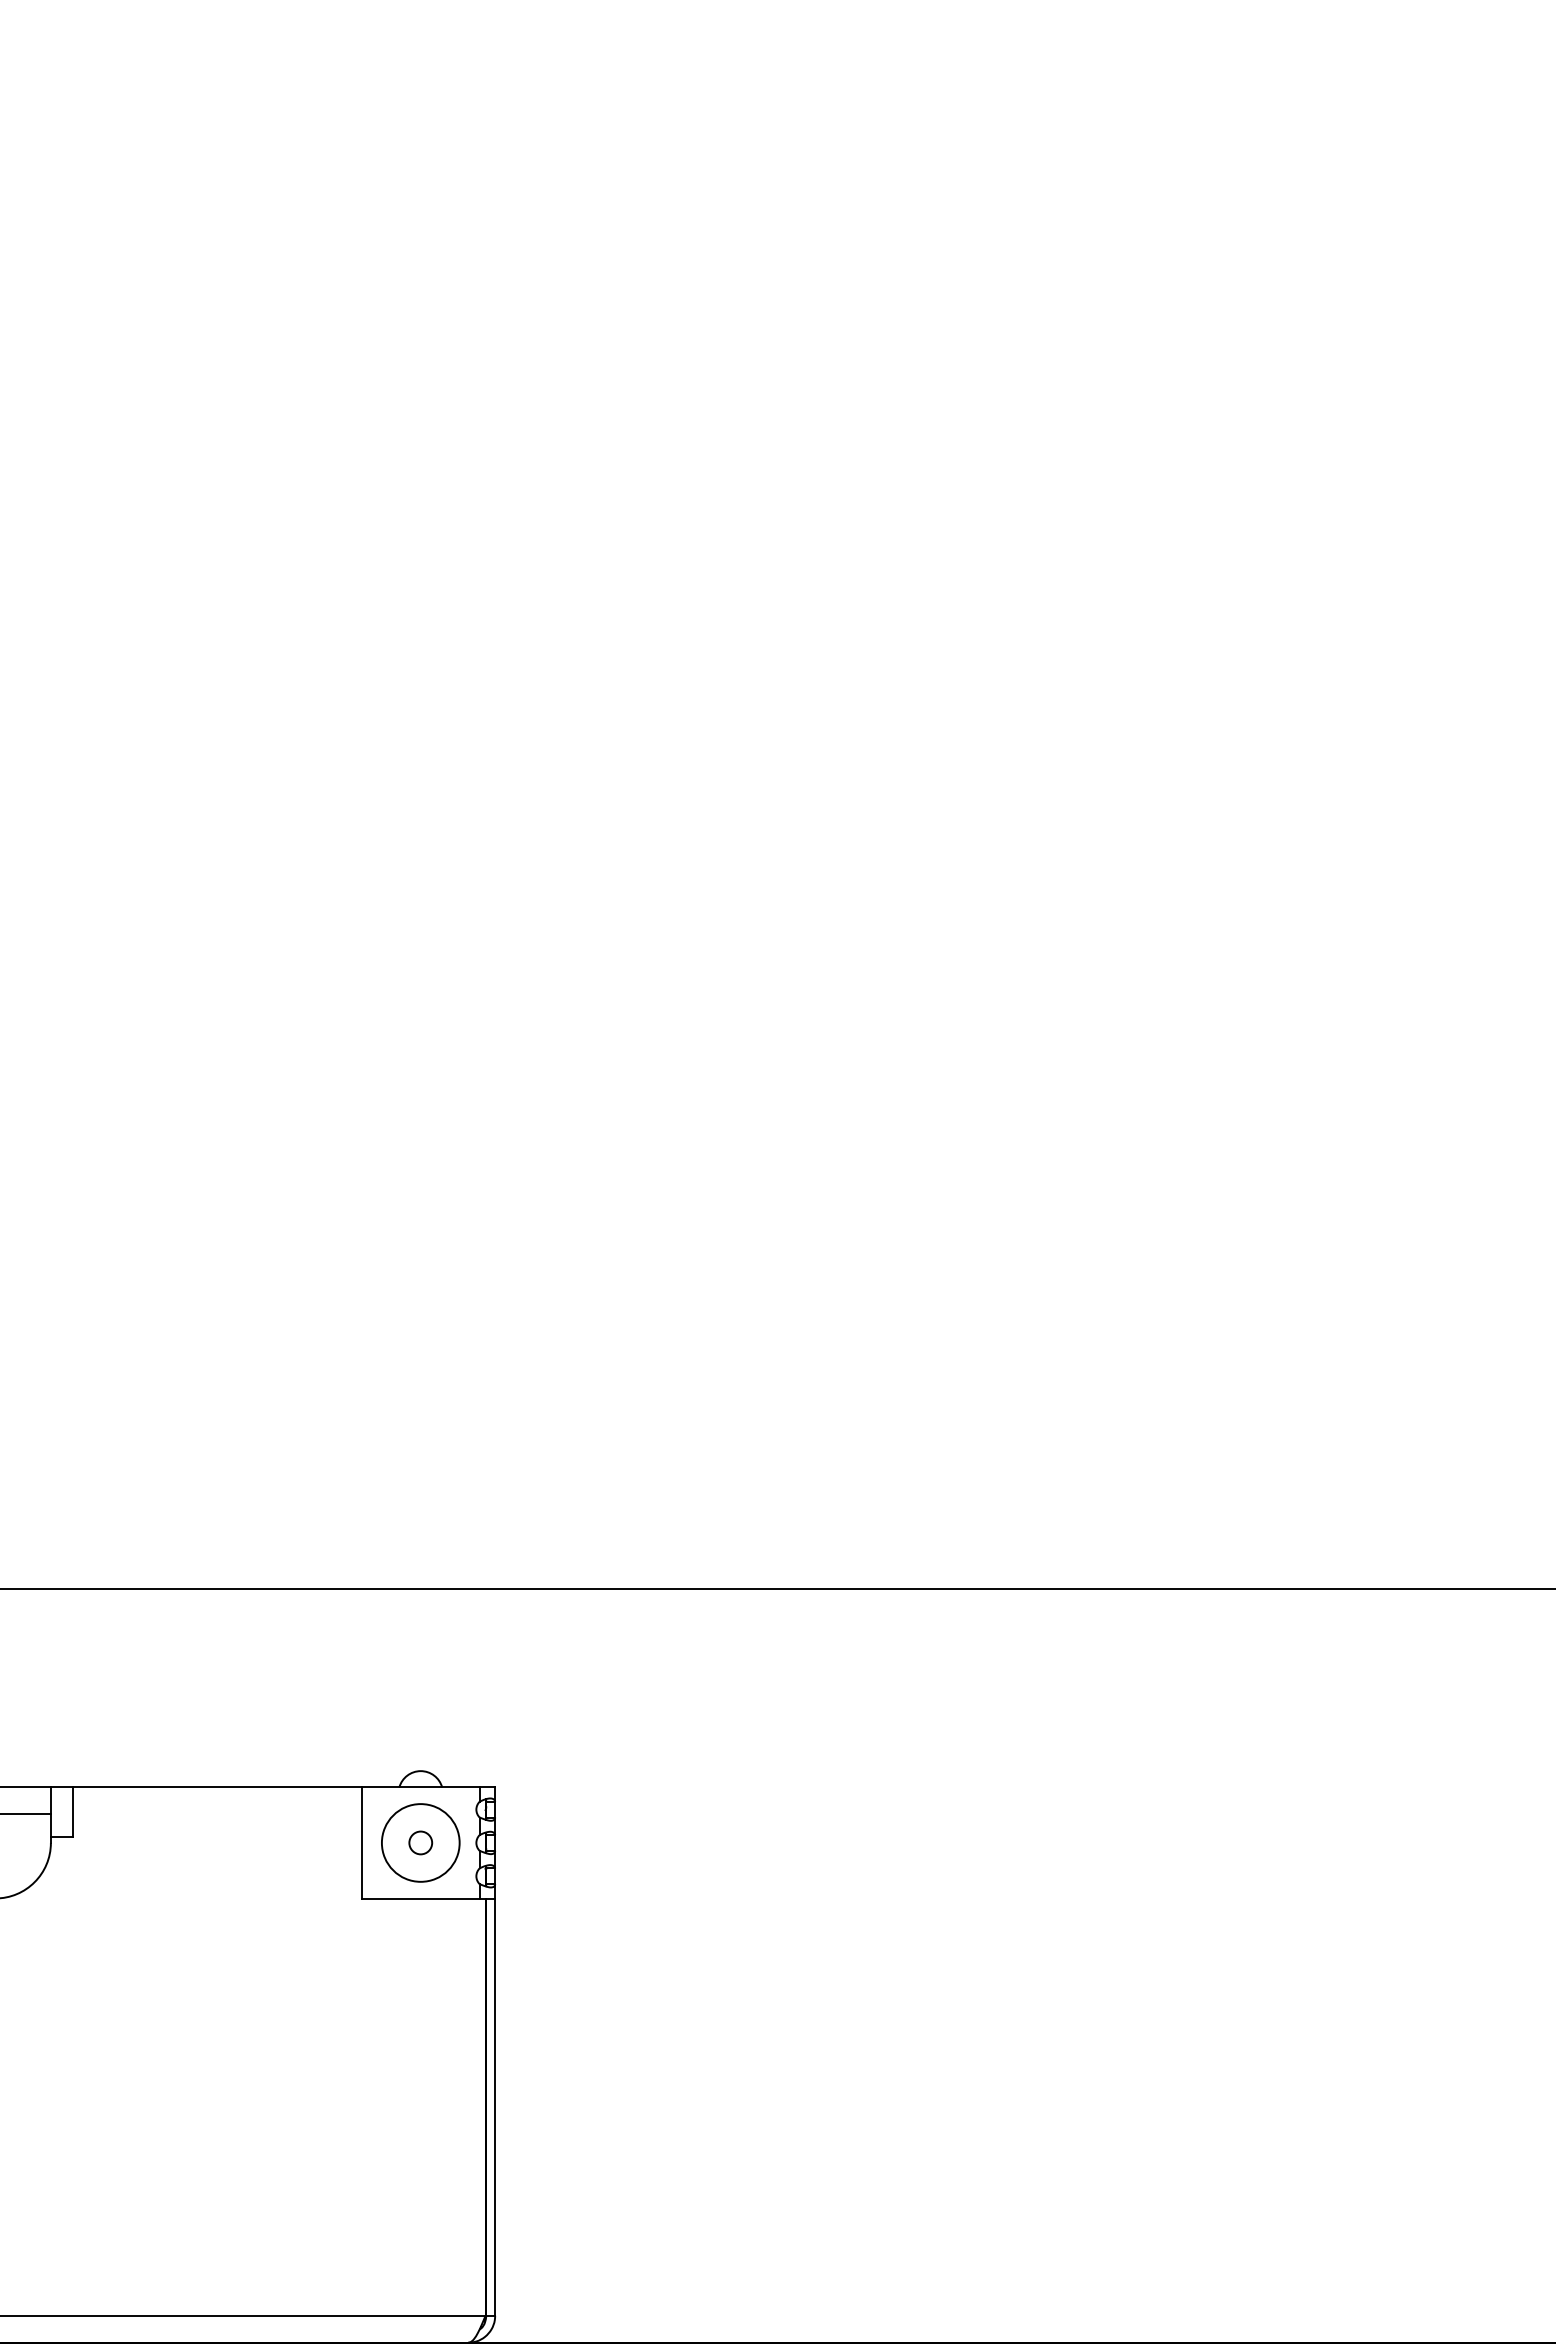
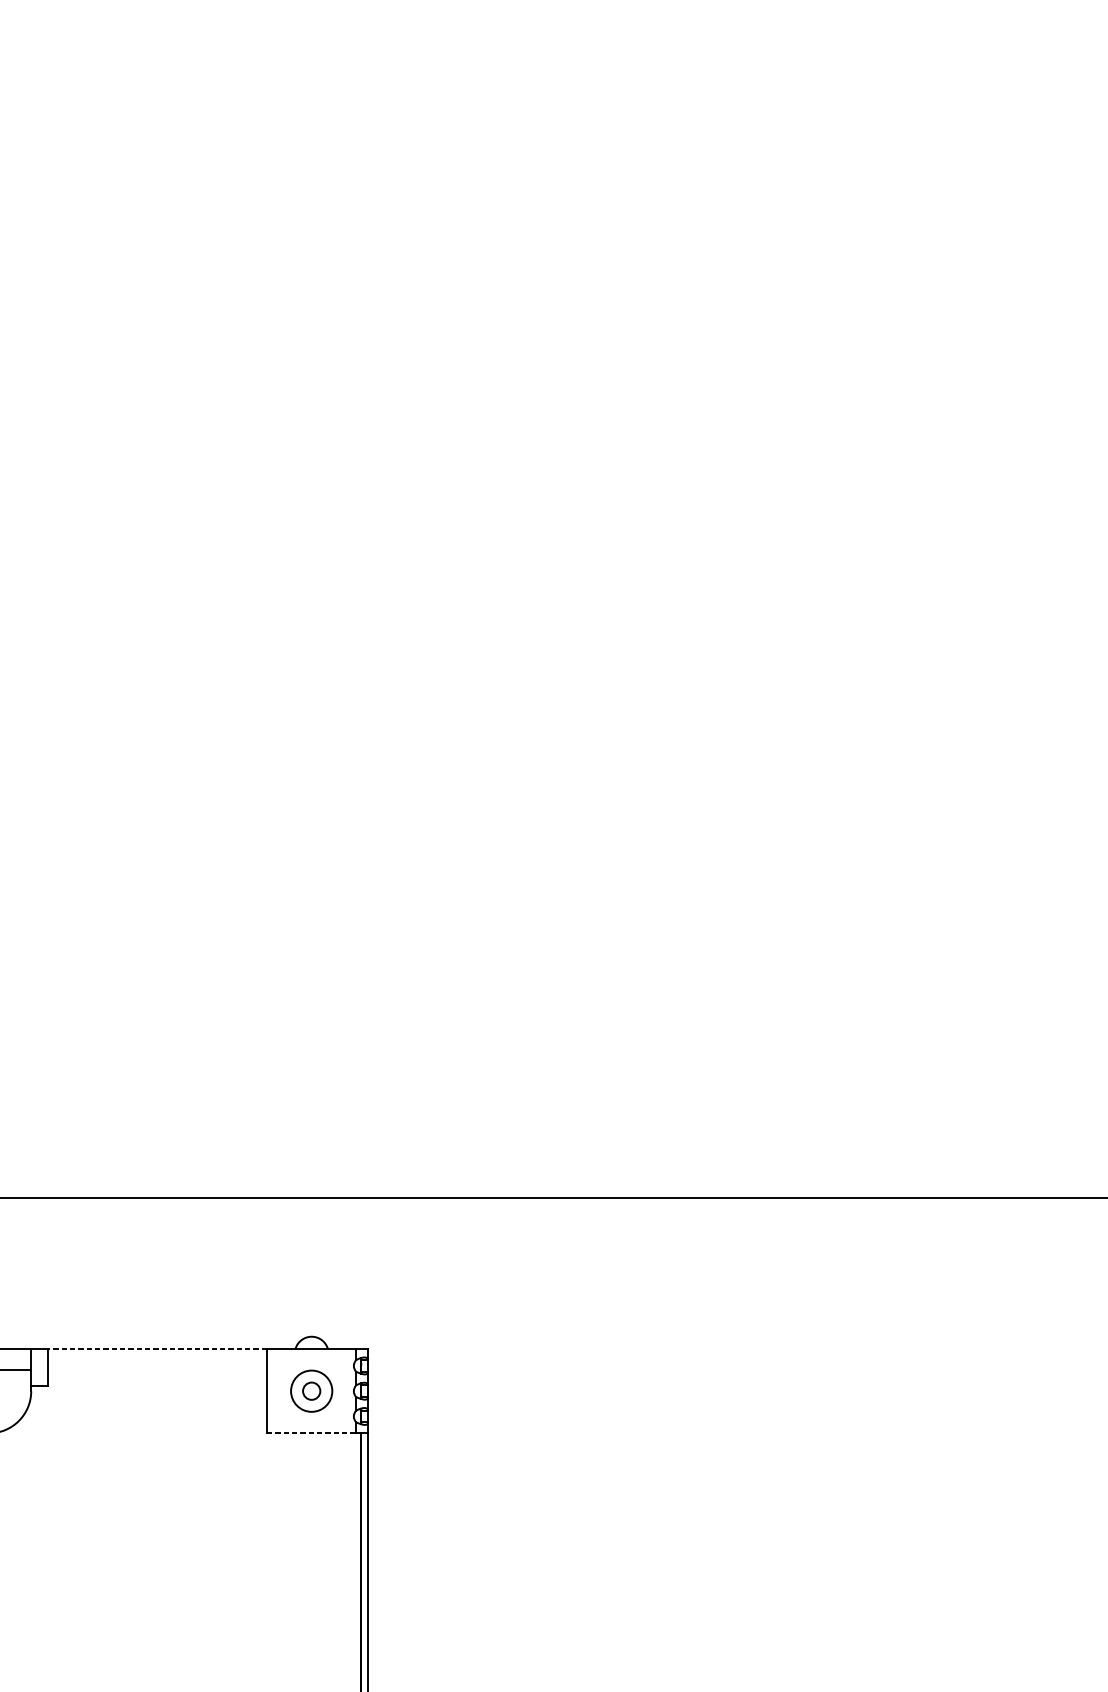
line: (217, 1787) -> (157, 1349), solid -> dashed
circle: (420, 1842) -> (311, 1390), size x0.7
line: (420, 1898) -> (311, 1433), solid -> dashed

